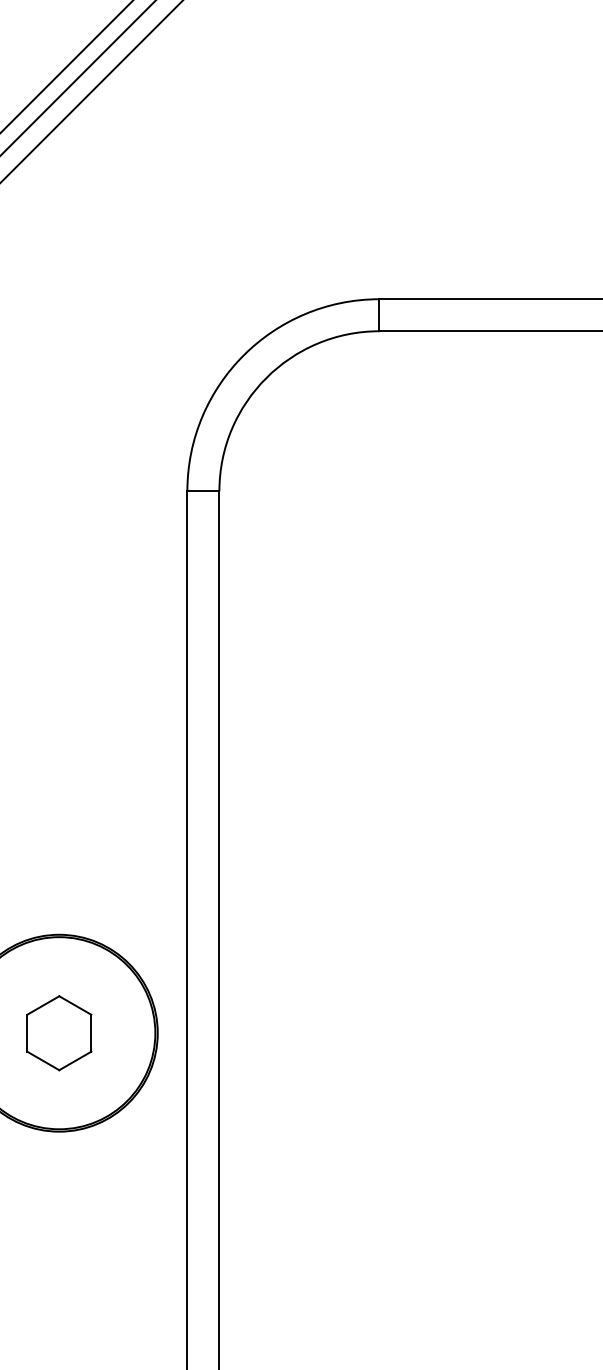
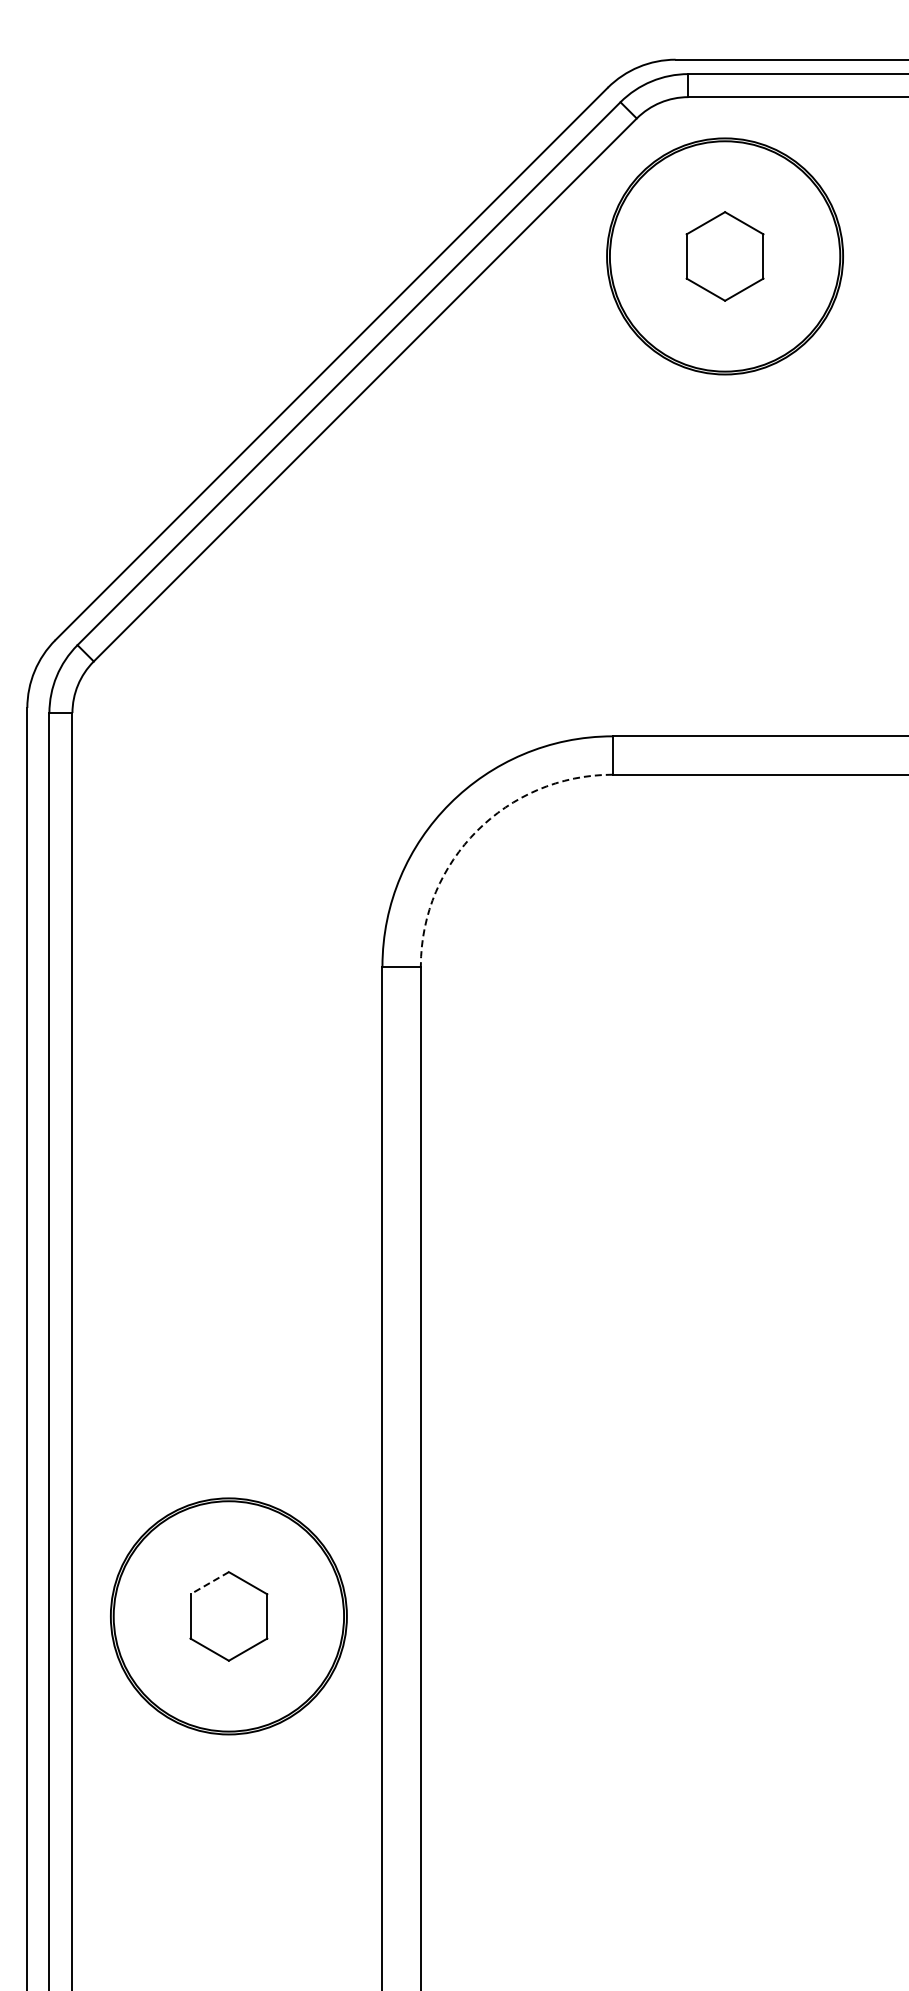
arc: (266, 377) -> (477, 830), solid -> dashed
line: (43, 1005) -> (209, 1583), solid -> dashed

